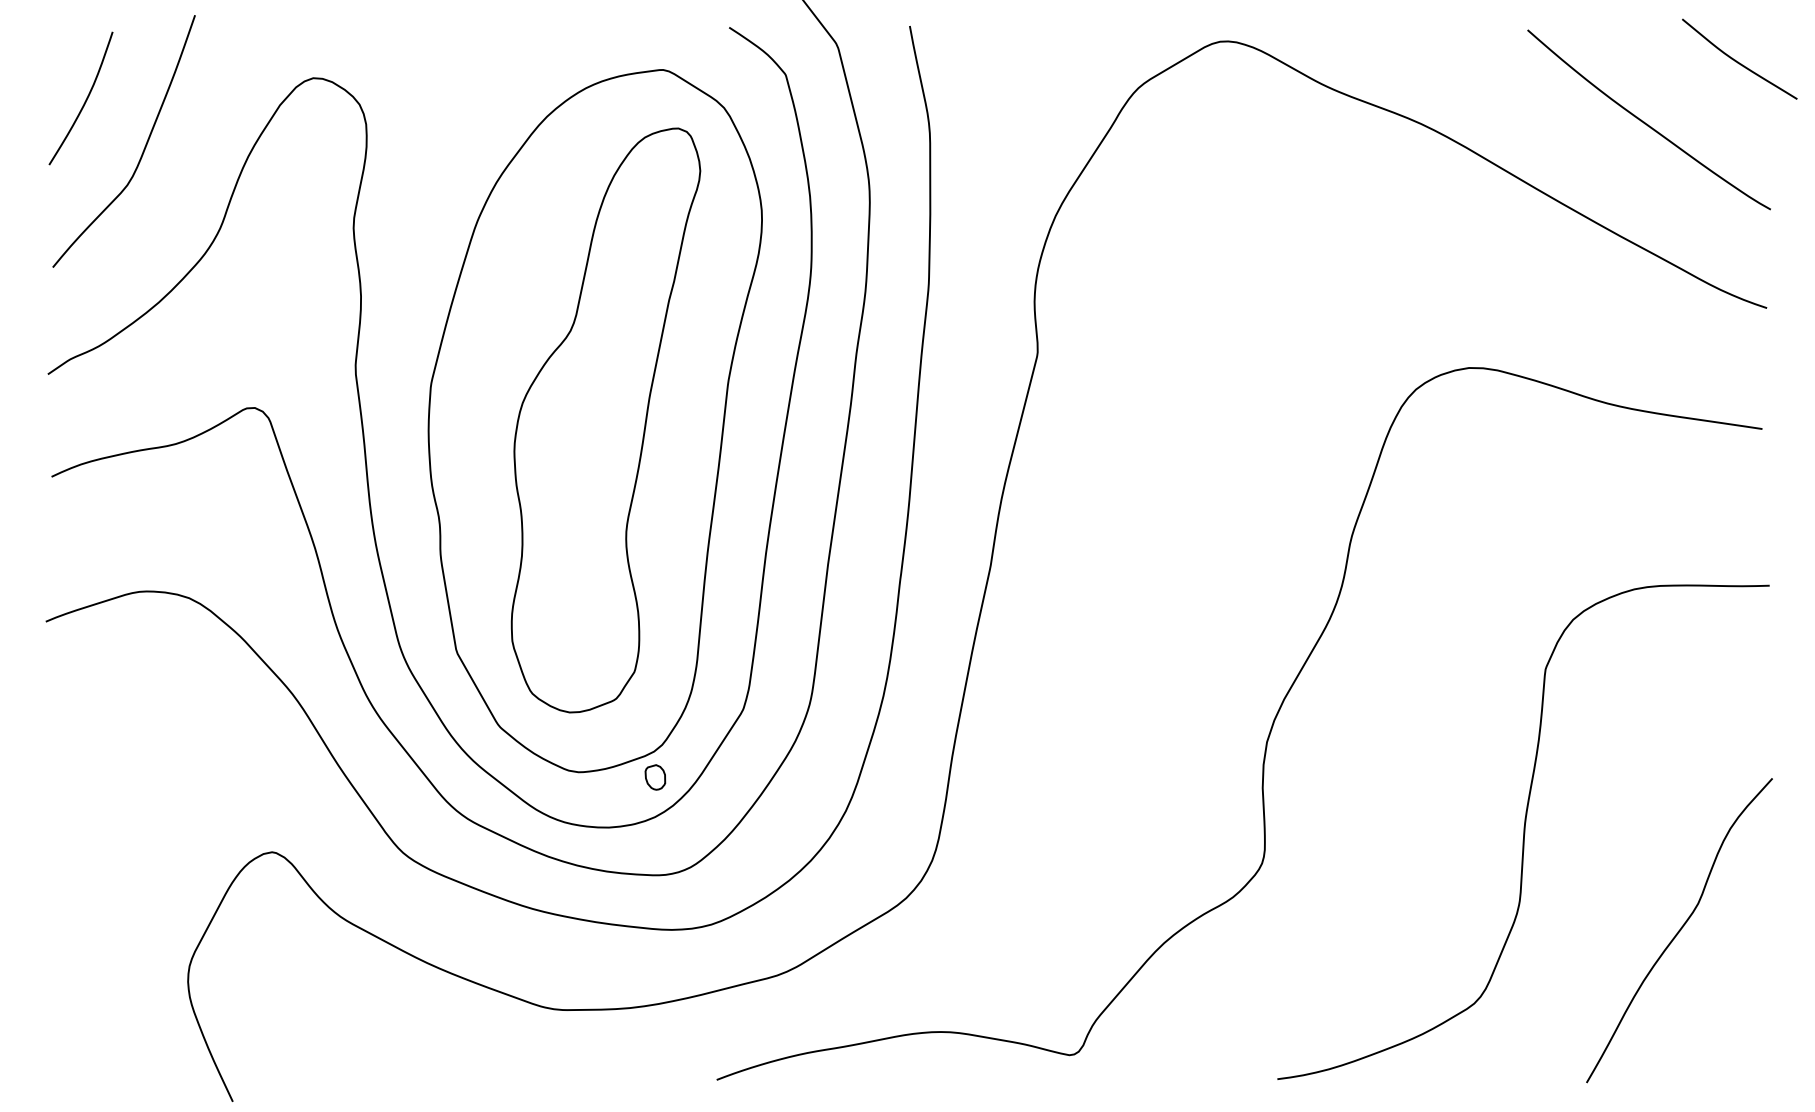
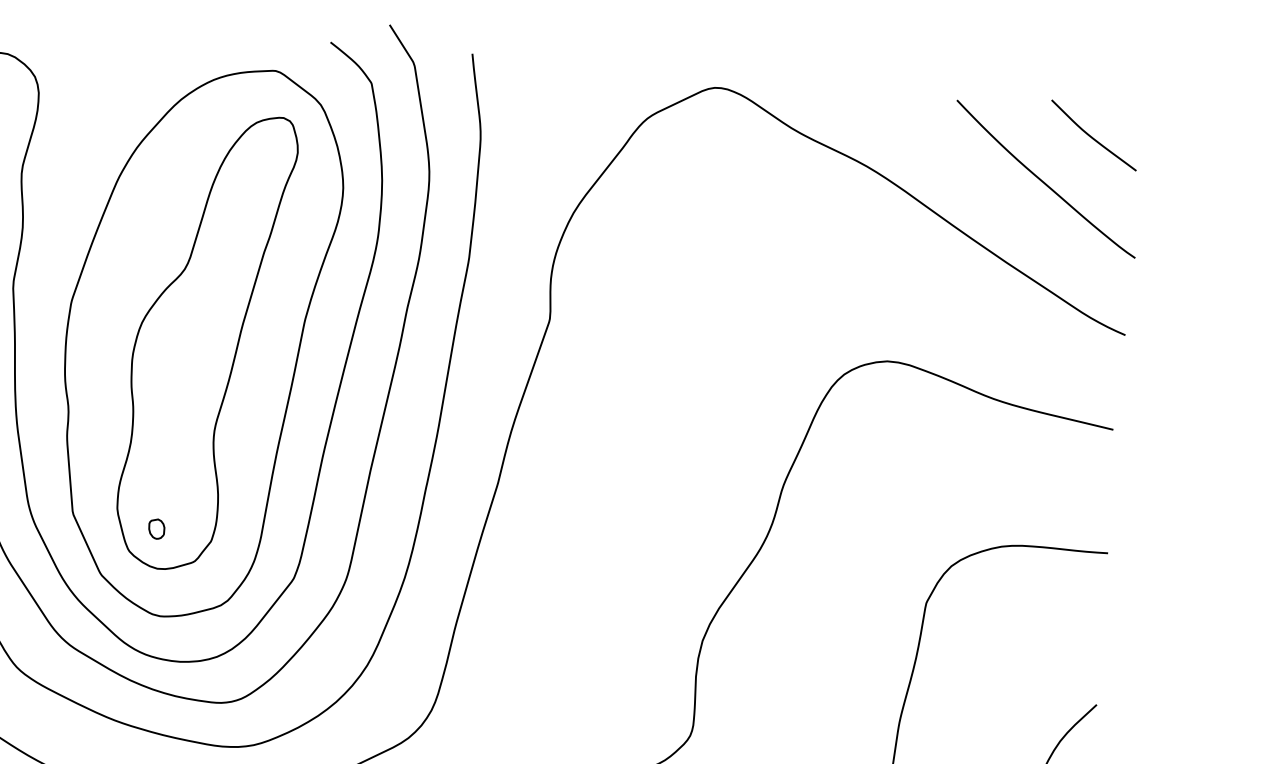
curve: (1738, 61) -> (1092, 137), moved
part: (655, 777) -> (156, 529), moved

